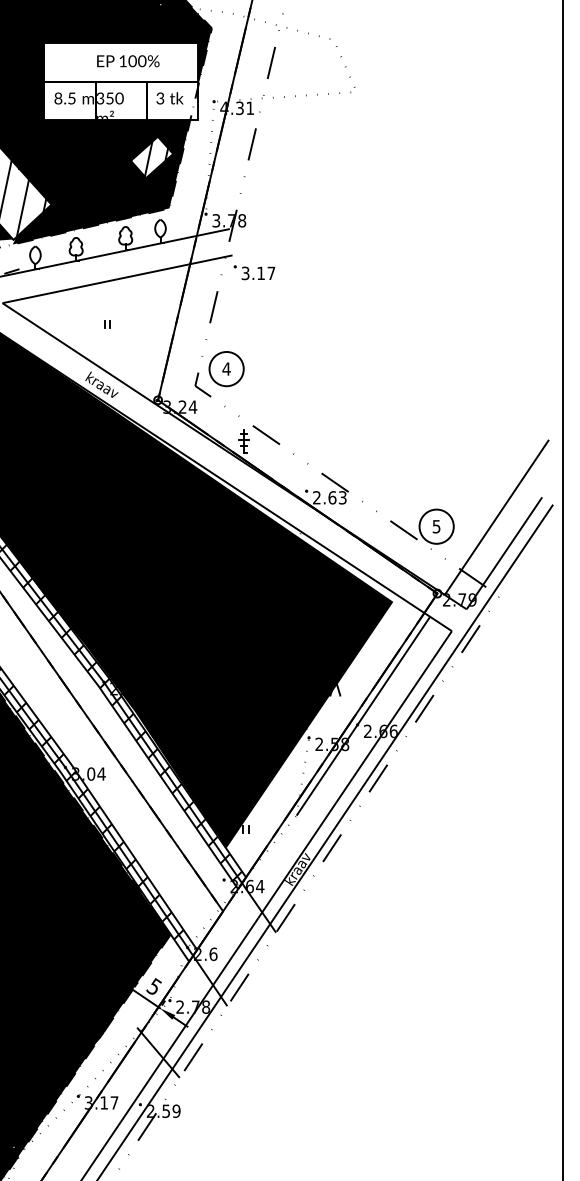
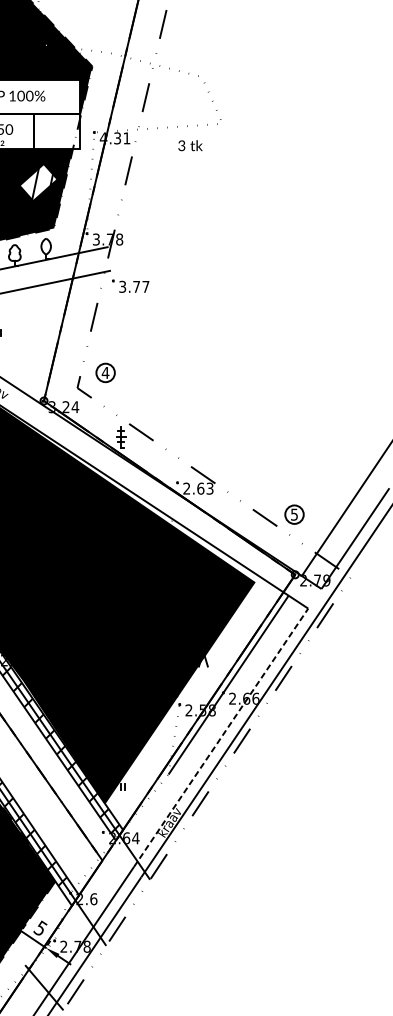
text: (169, 98) -> (190, 145), moved
text: (260, 272) -> (136, 286), 3.17 -> 3.77
circle: (226, 368) -> (105, 372), size x0.6
circle: (436, 526) -> (294, 514), size x0.6
line: (355, 774) -> (221, 737), solid -> dashed

